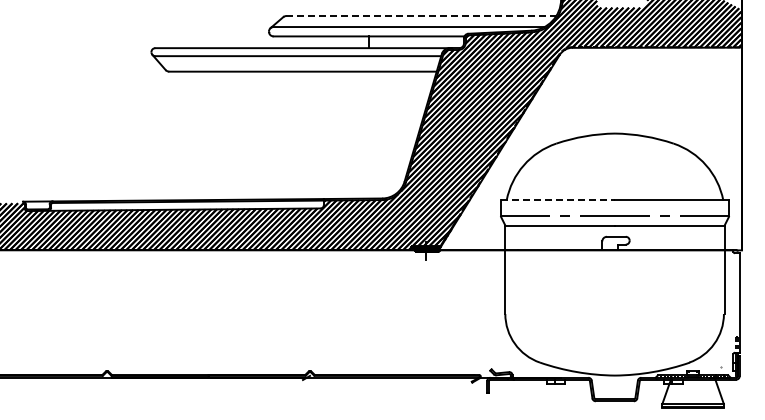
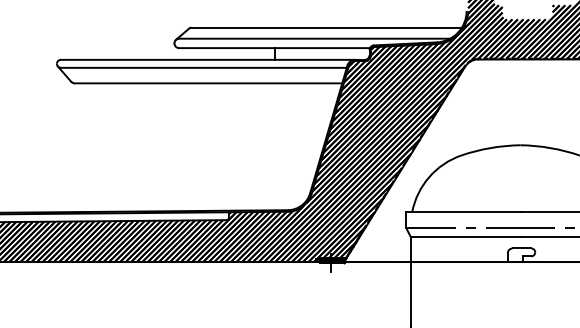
line: (421, 16) -> (327, 28), dashed -> solid
line: (558, 200) -> (464, 212), dashed -> solid

